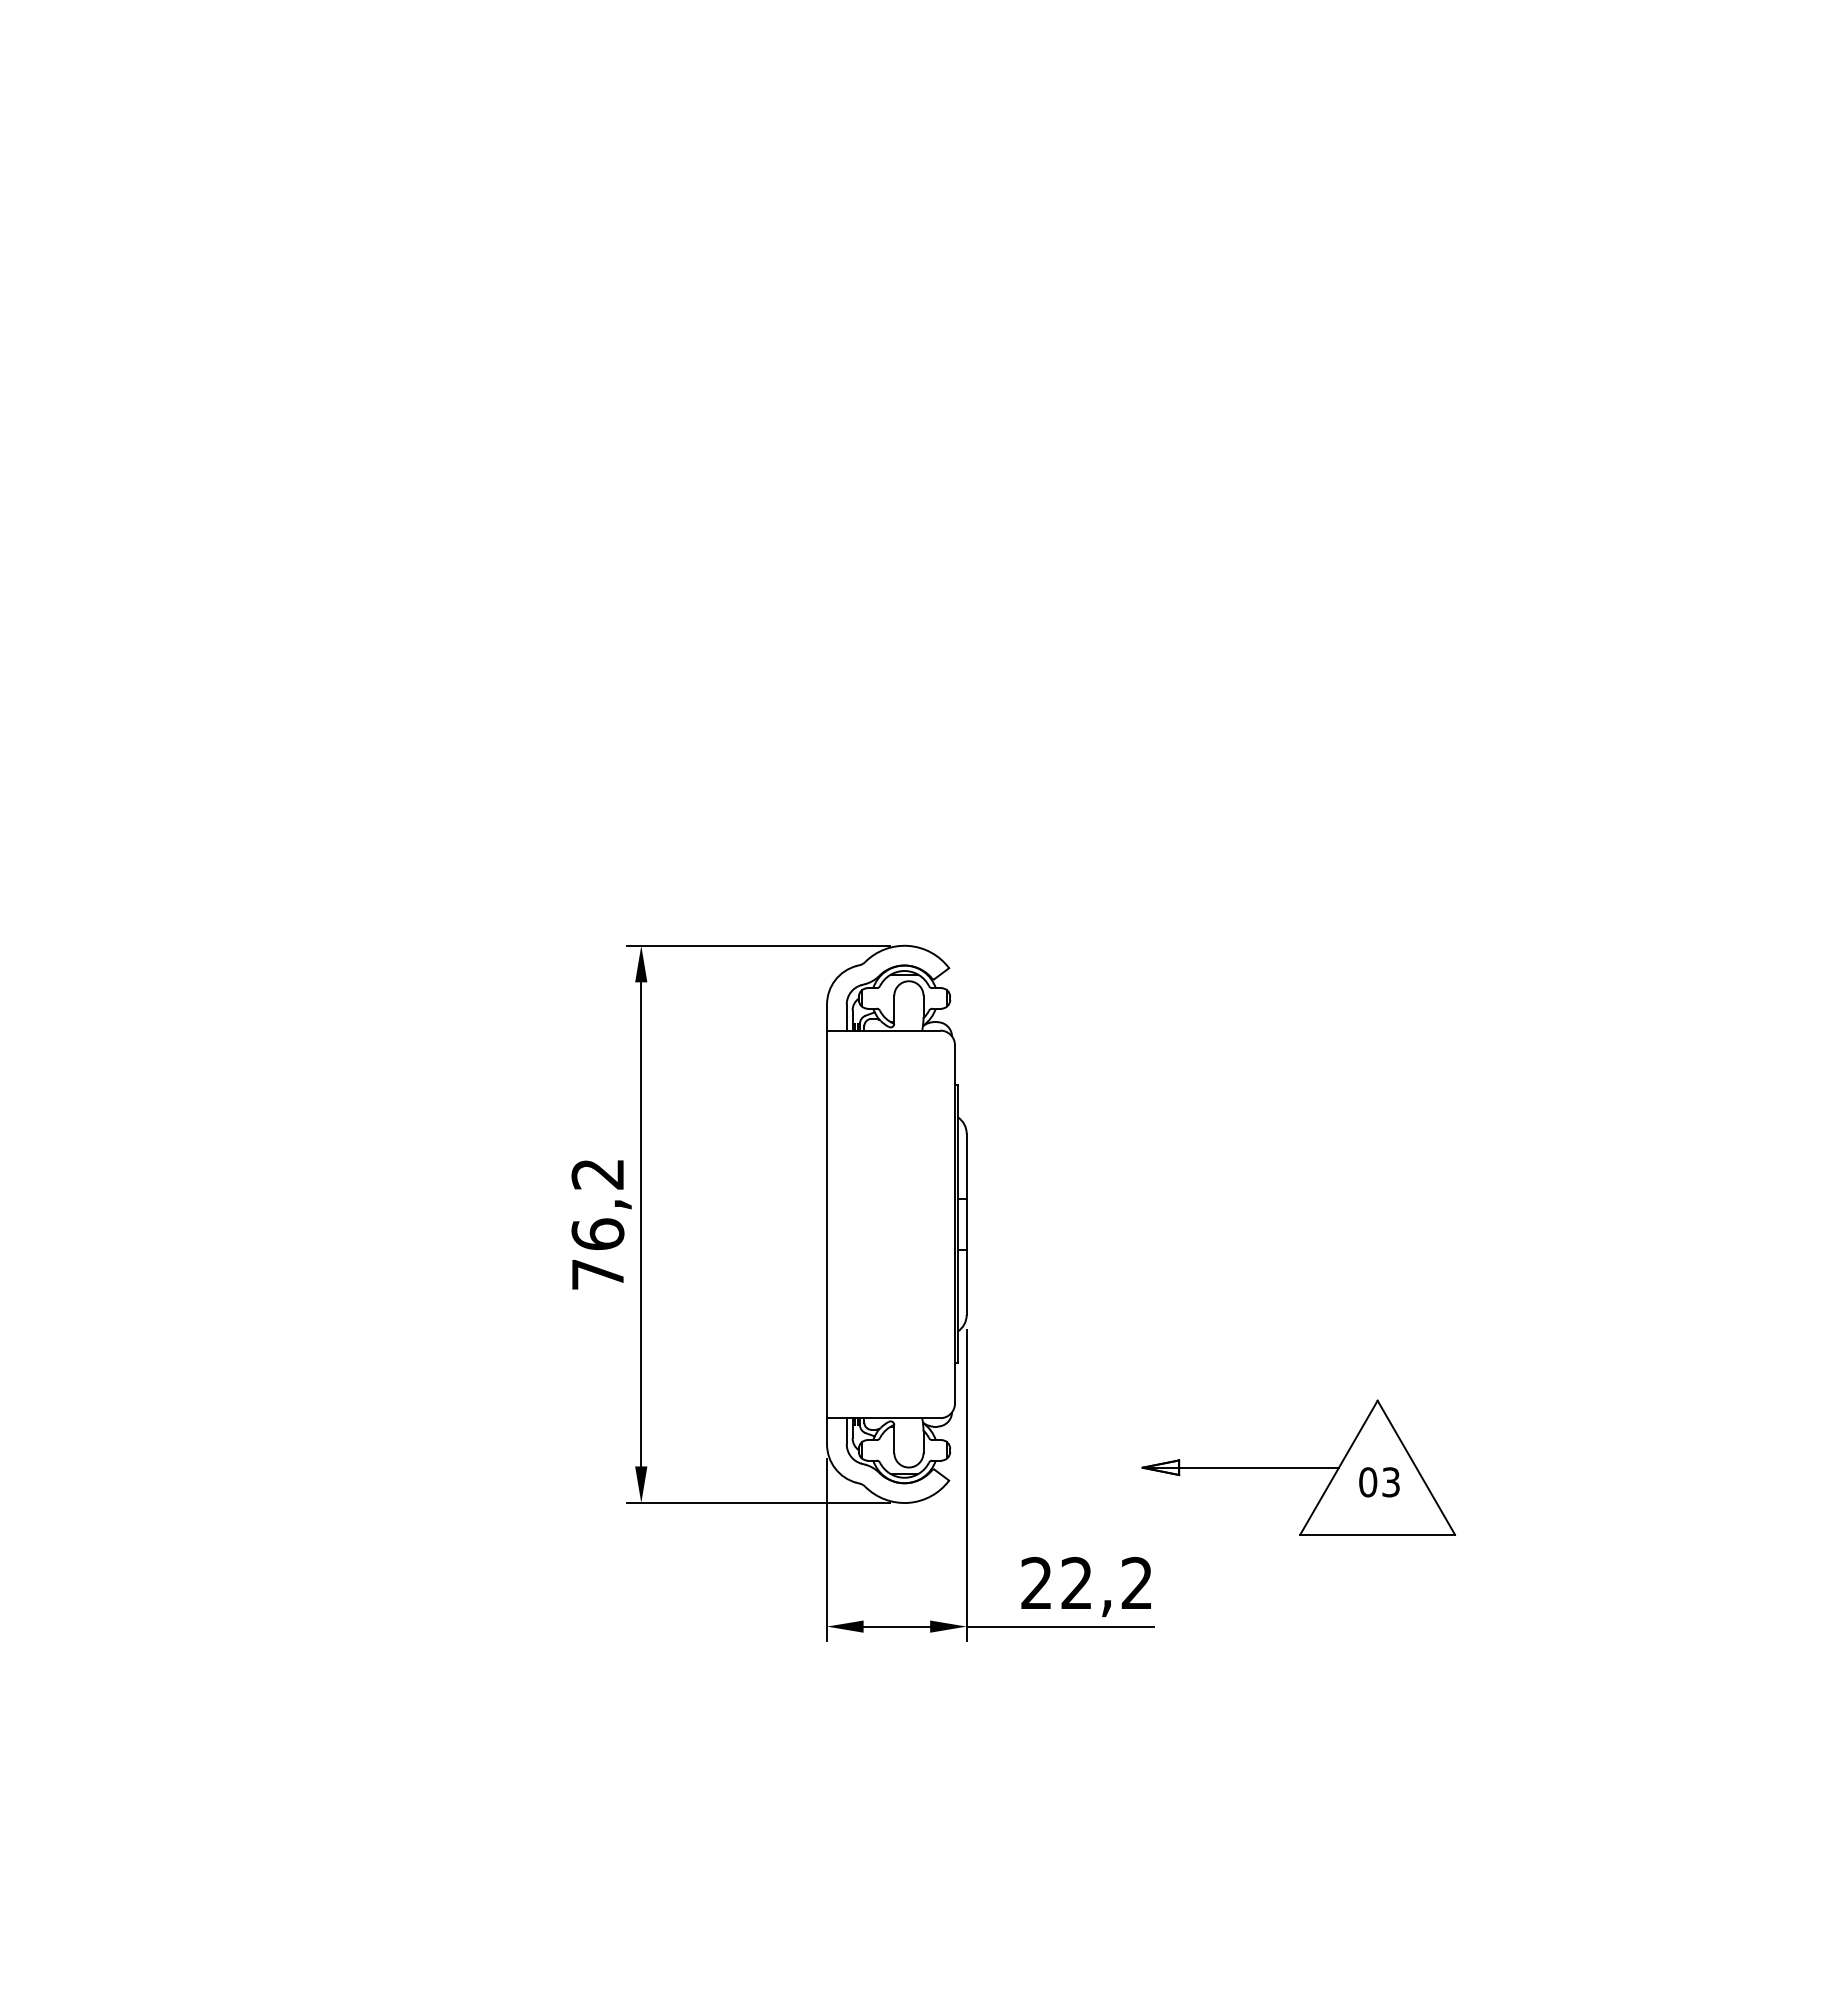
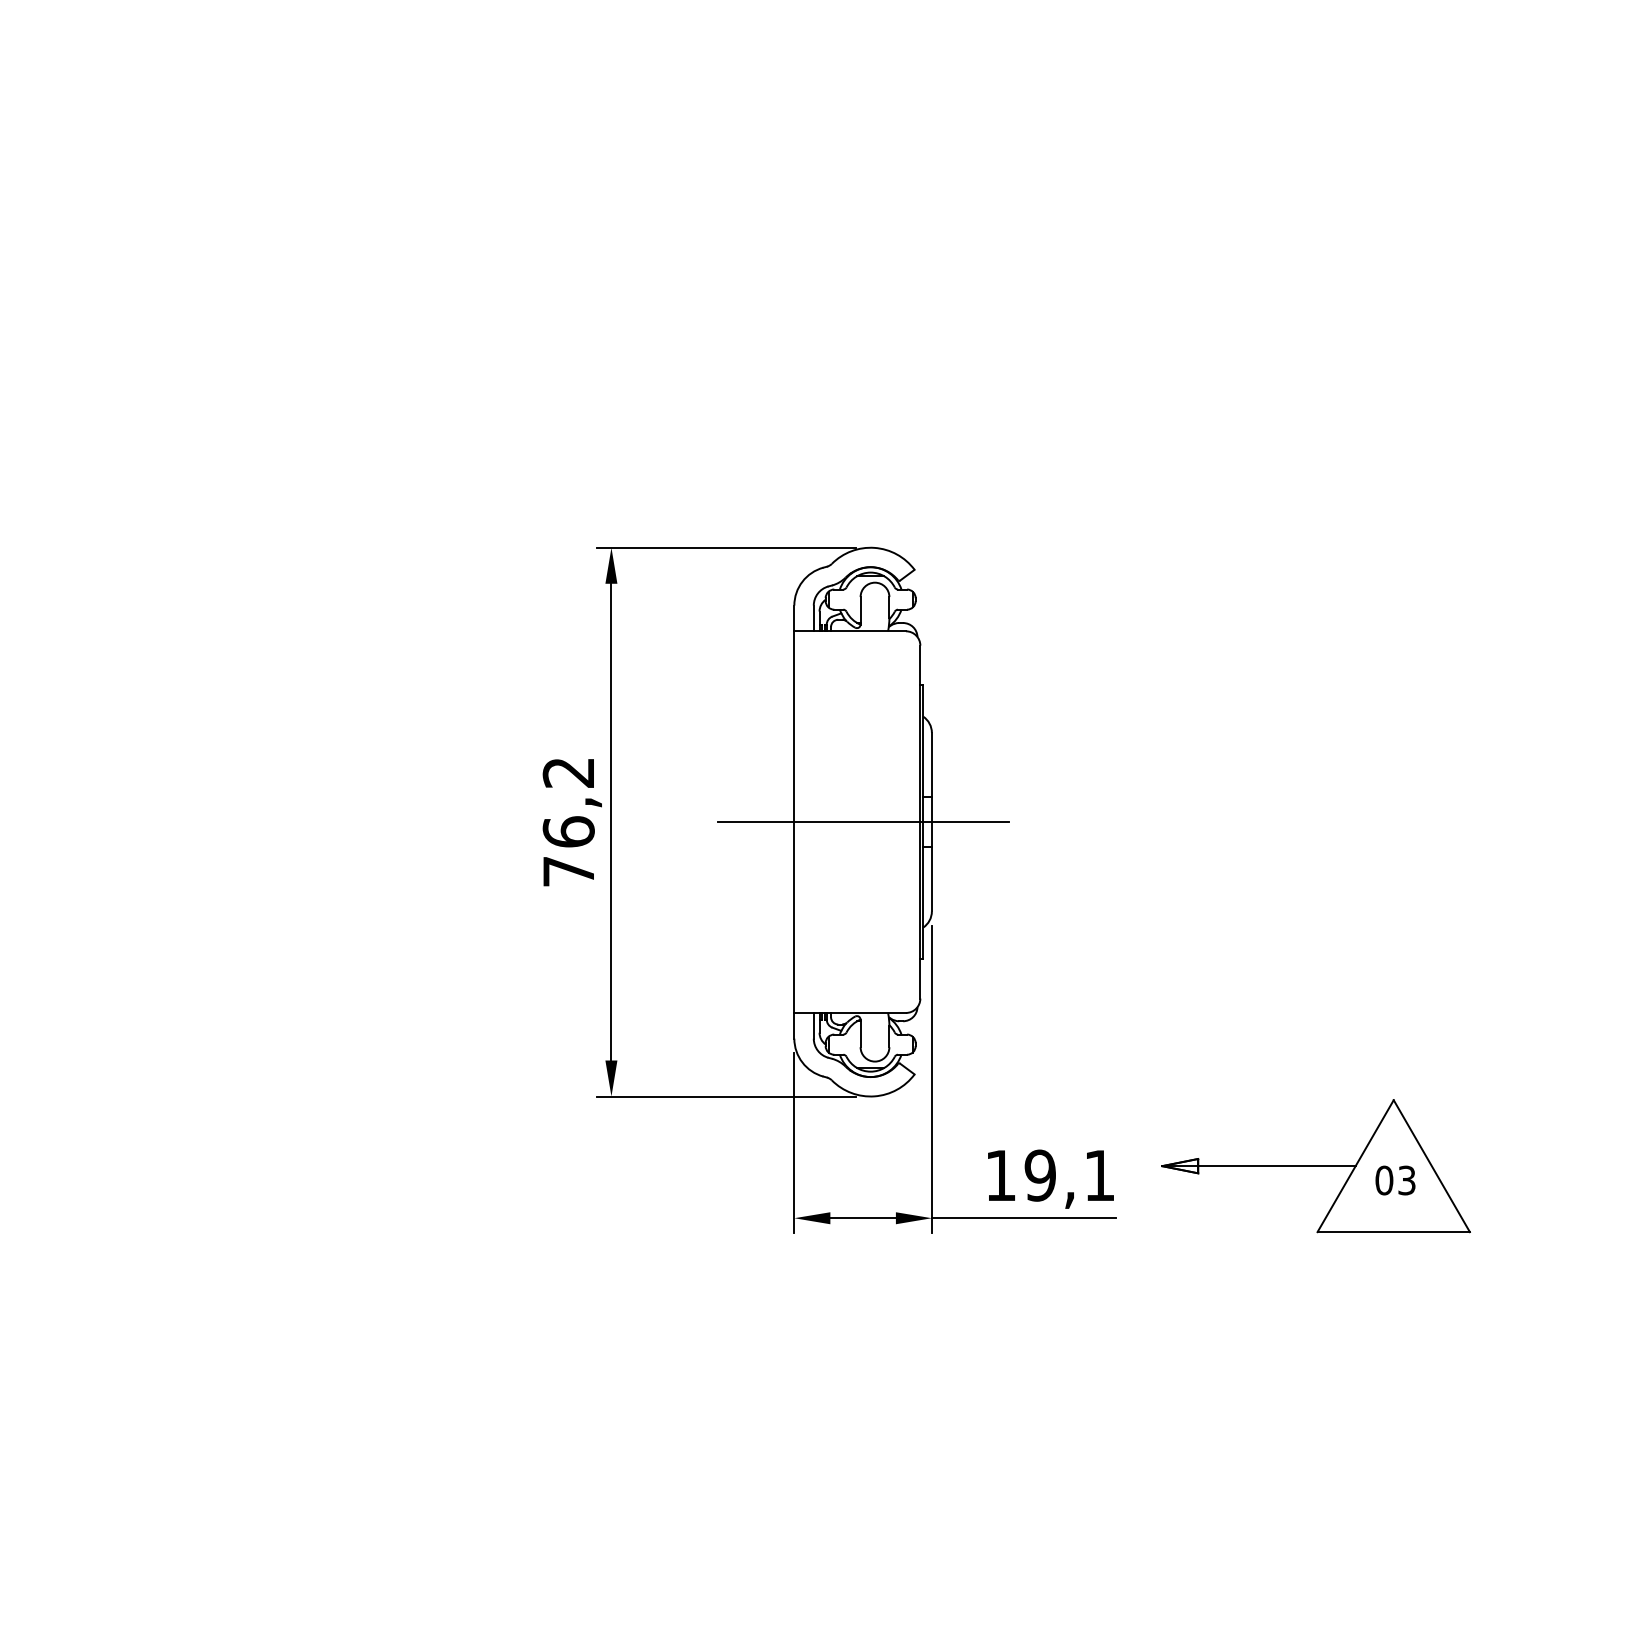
line: (896, 1224) -> (862, 822), added
part: (1298, 1467) -> (1315, 1165), moved
text: (1086, 1582) -> (1049, 1174), 22,2 -> 19,1

